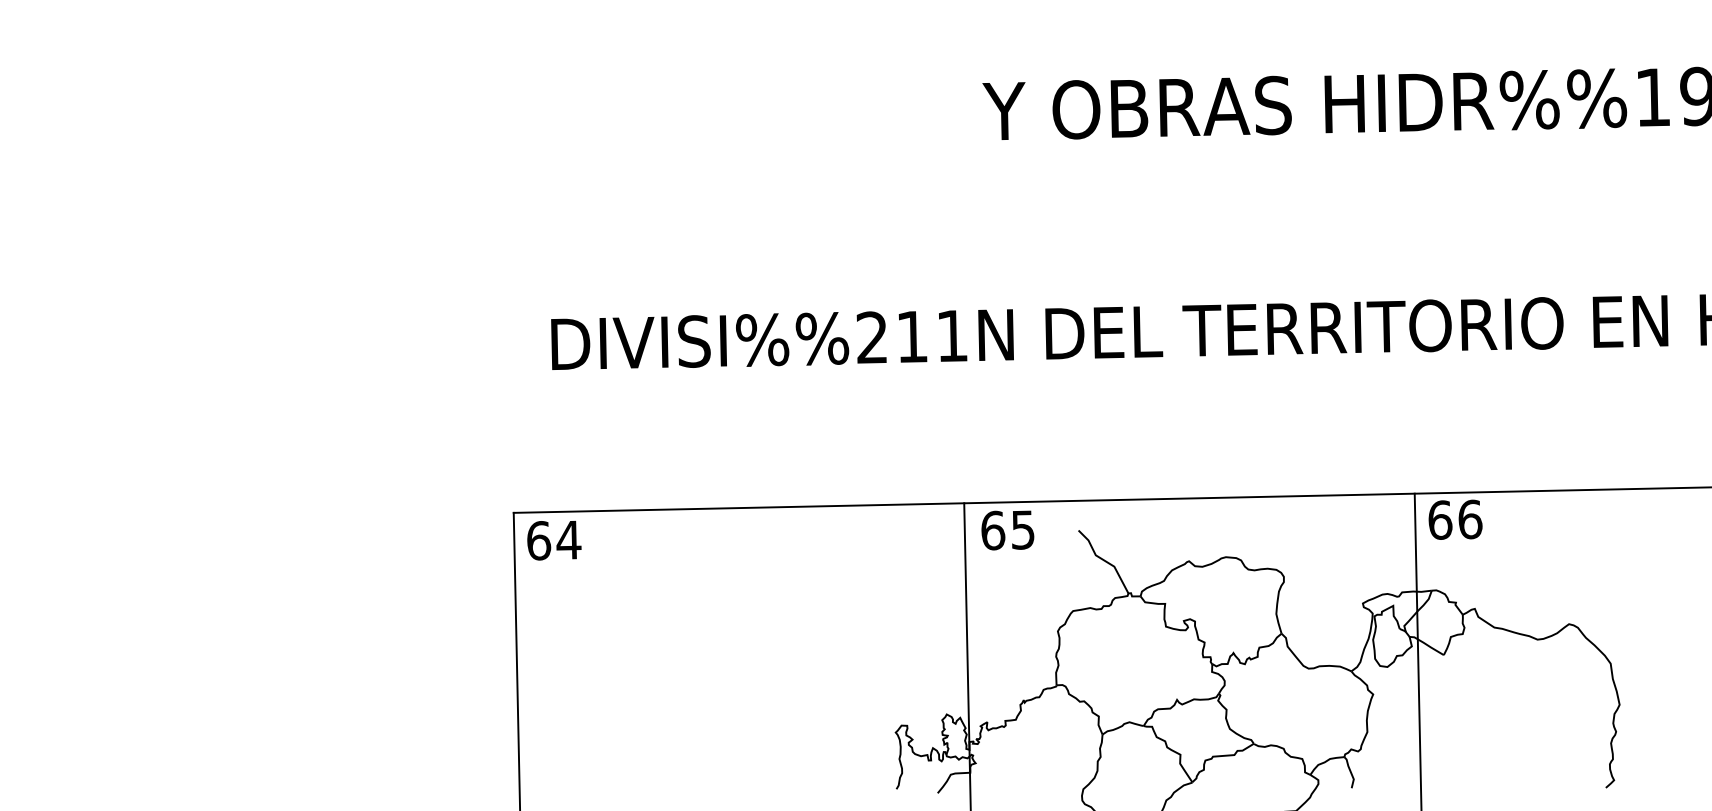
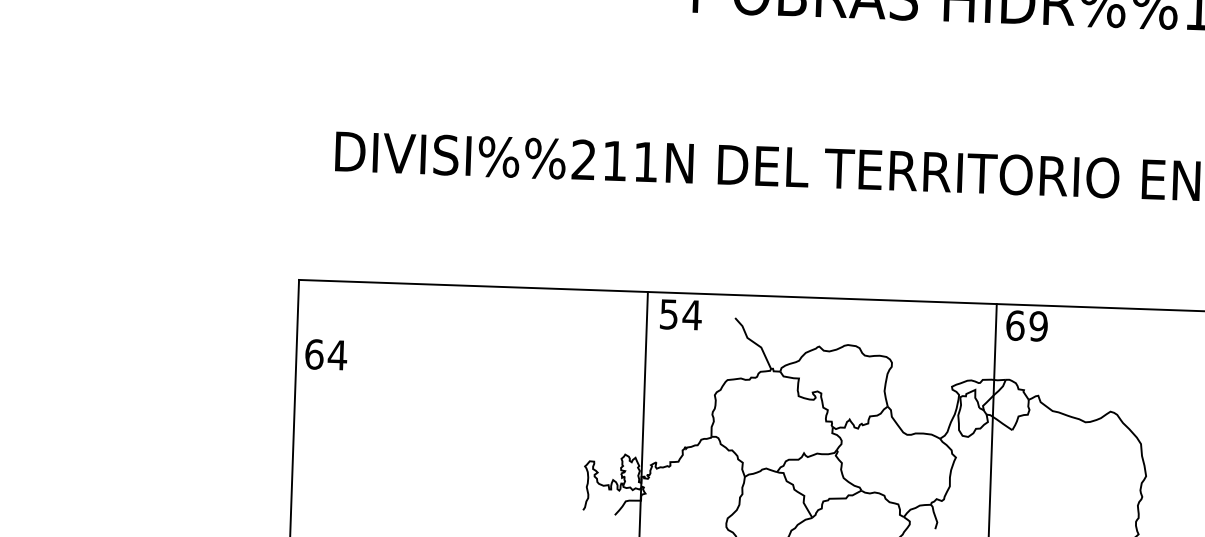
text: (1470, 519) -> (1038, 326), 66 -> 69
text: (1008, 530) -> (680, 314), 65 -> 54
text: (554, 540) -> (326, 354), moved

